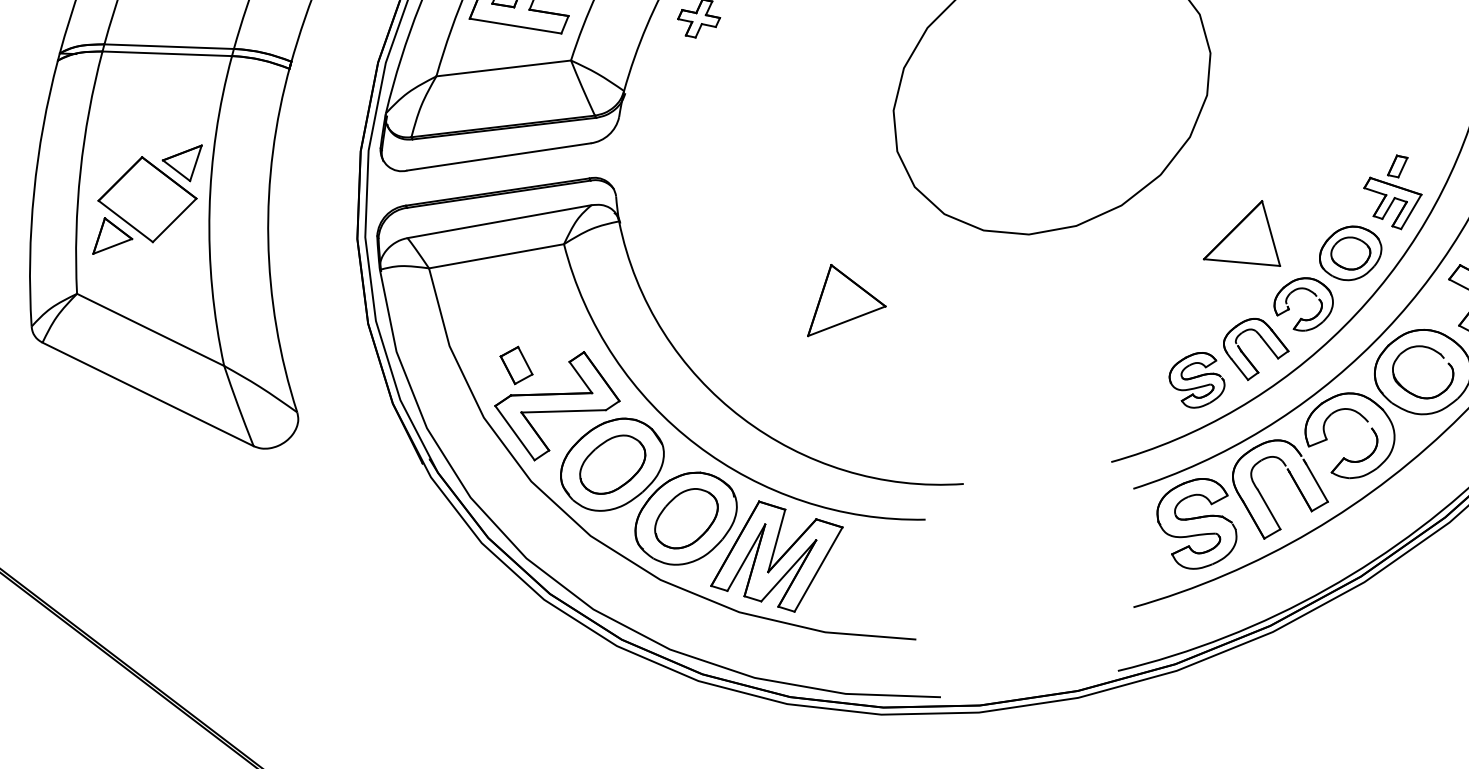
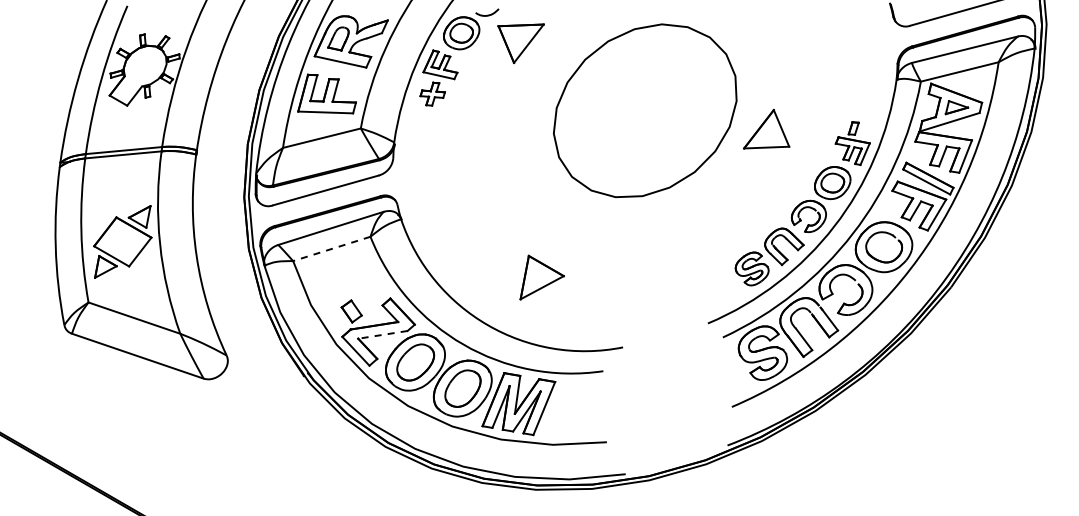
part: (1245, 230) -> (766, 128), moved
line: (496, 255) -> (331, 248), solid -> dashed
part: (847, 303) -> (541, 277), moved
line: (563, 410) -> (382, 334), solid -> dashed

